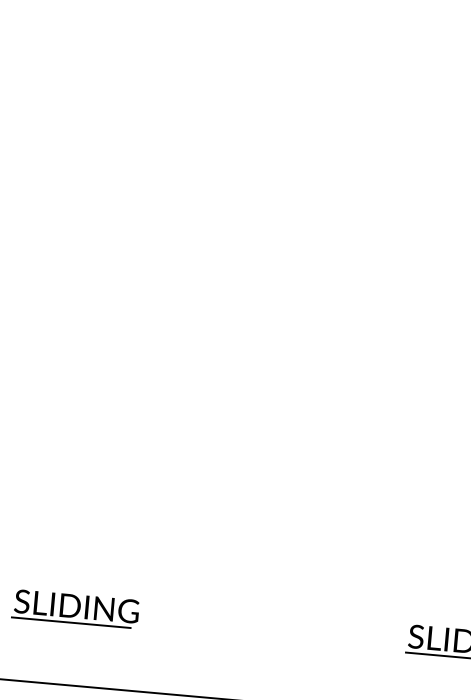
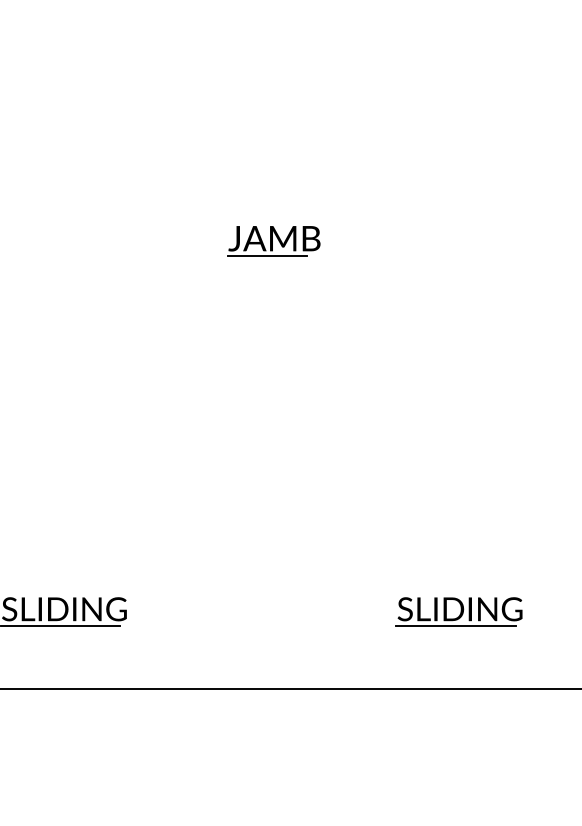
part: (317, 258) -> (273, 241), added

